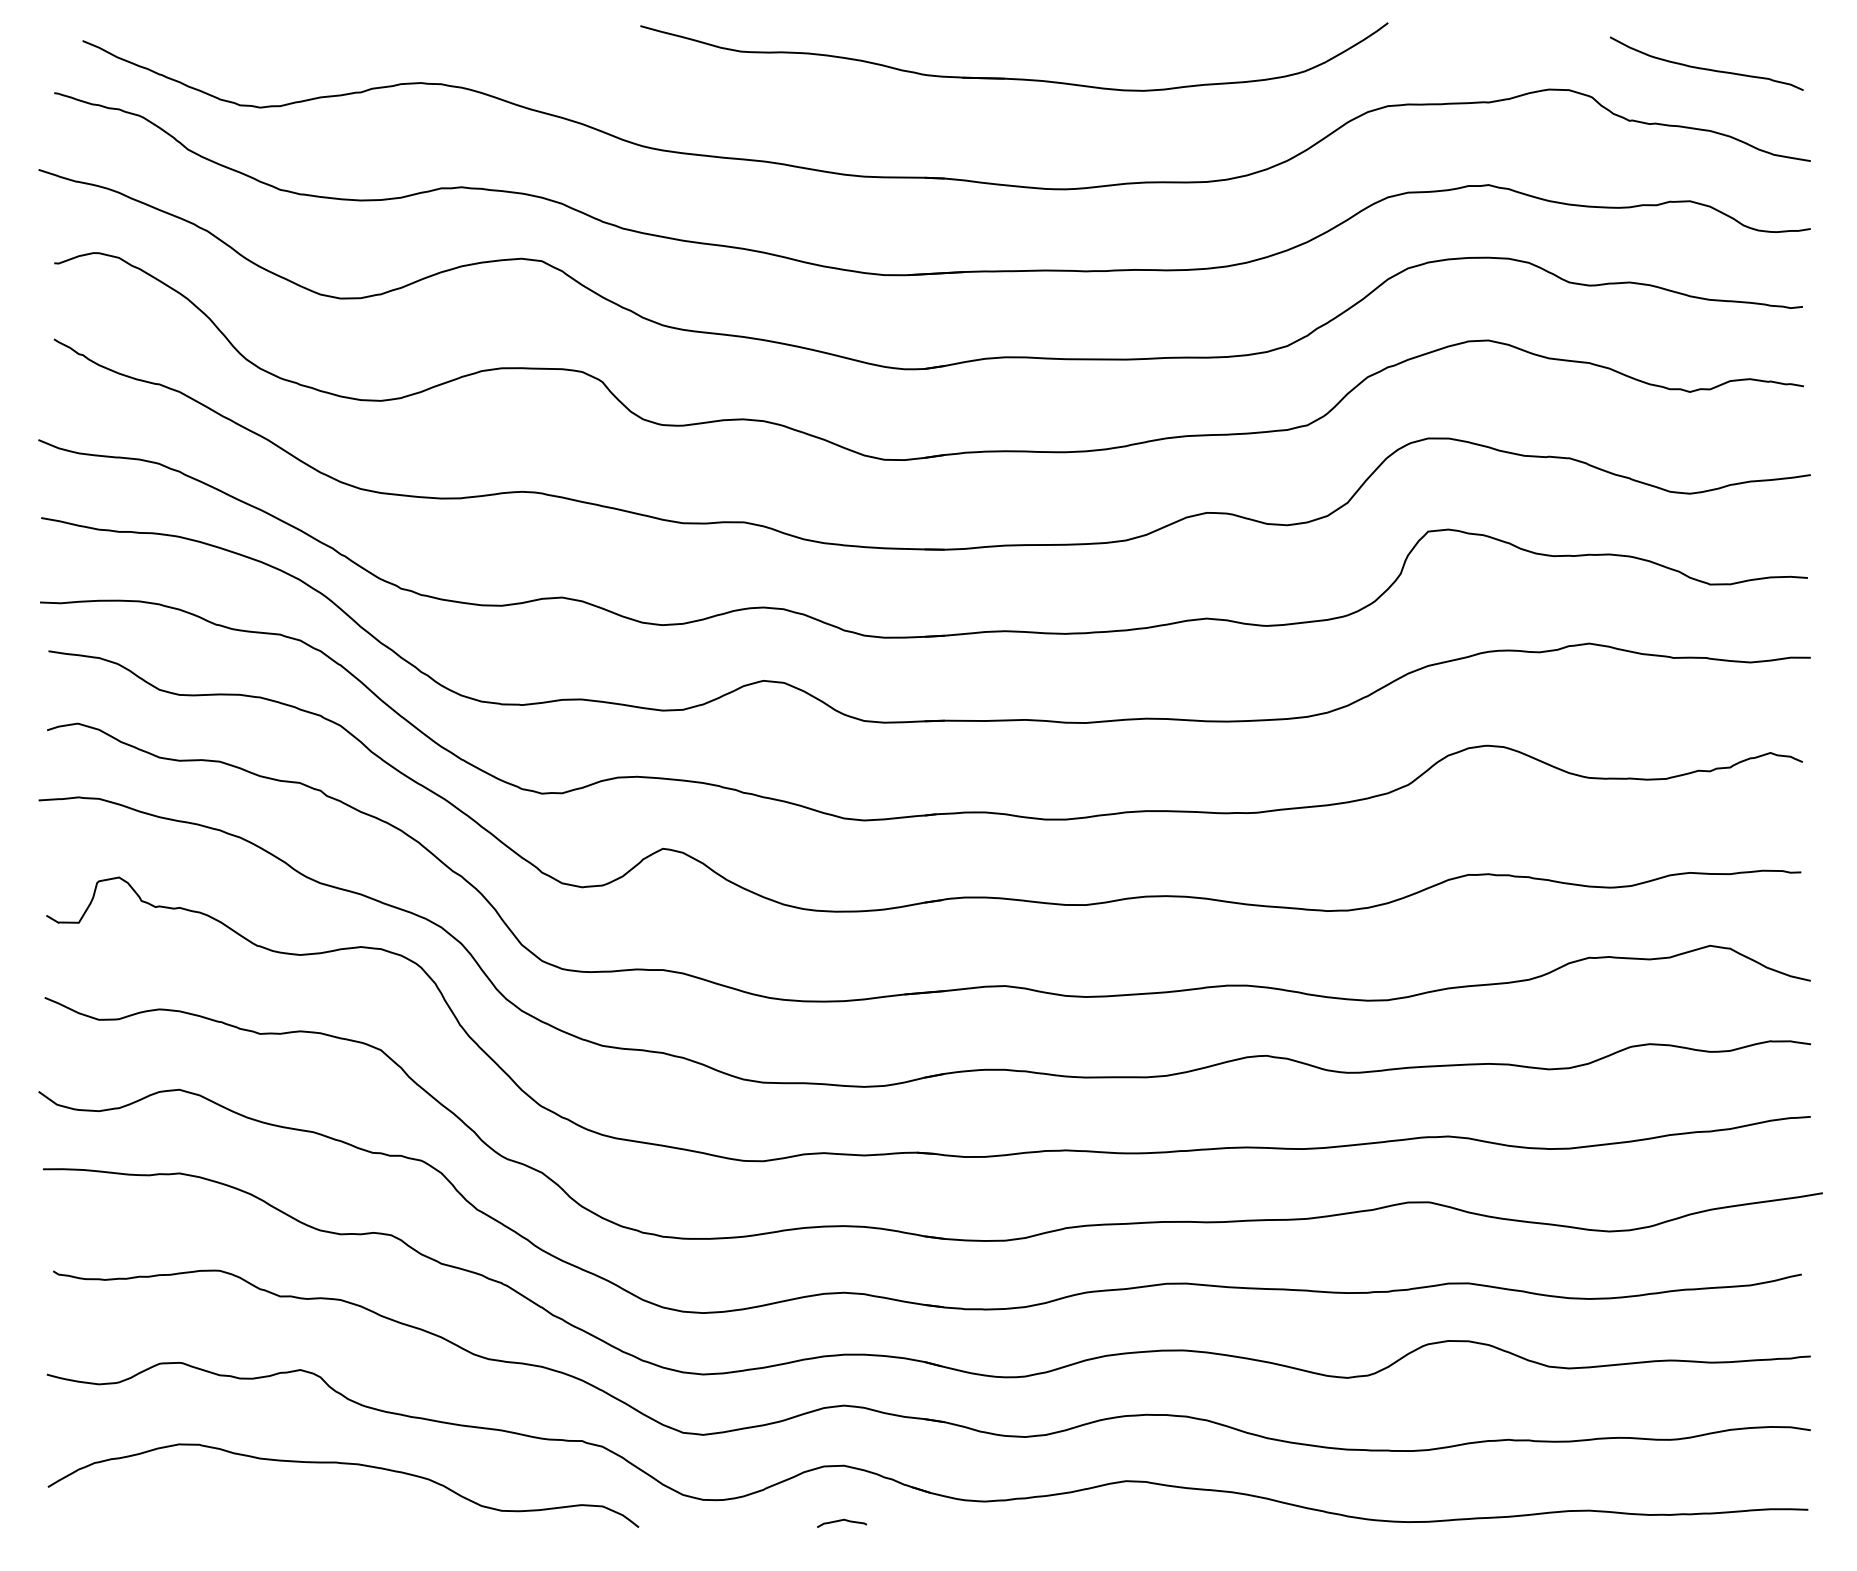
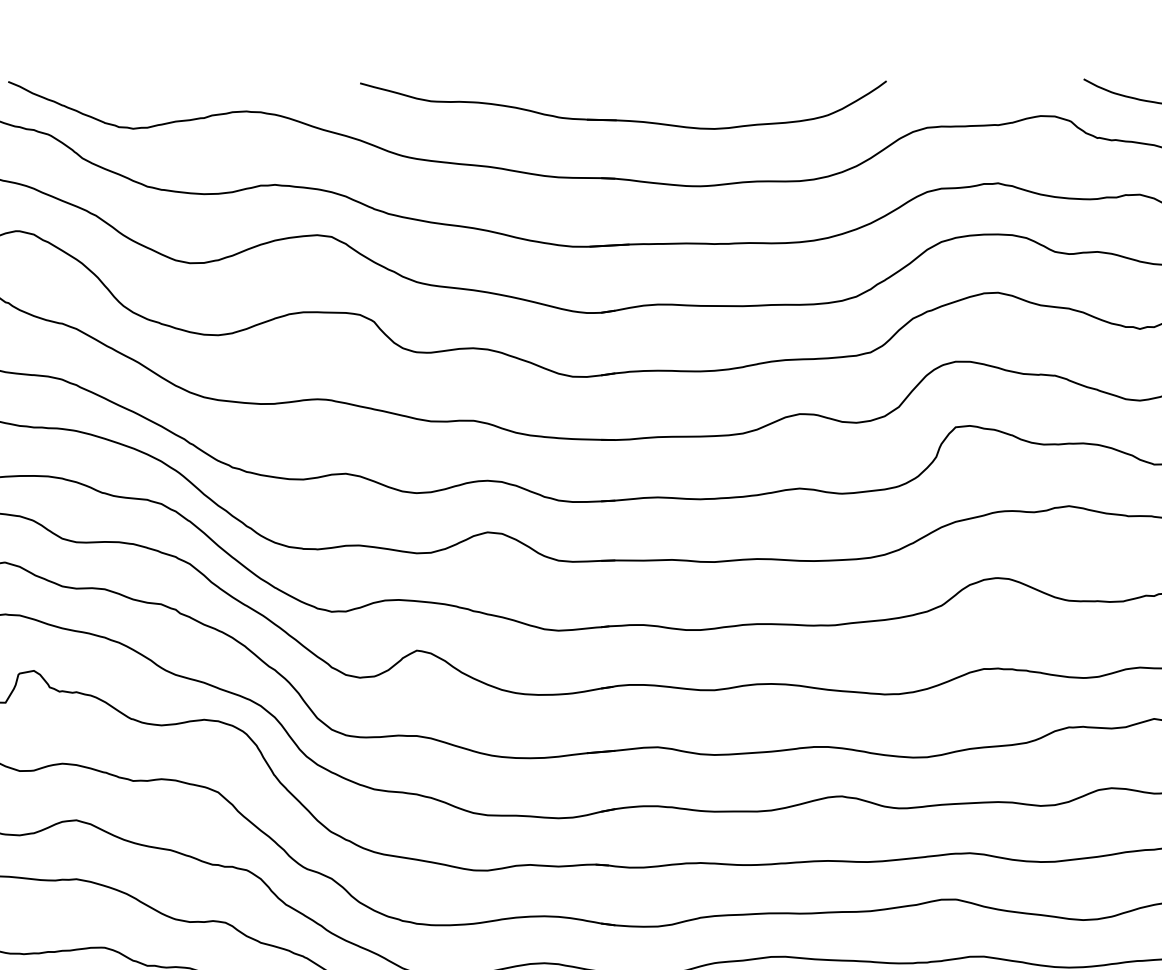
part: (1014, 78) -> (623, 120), moved

